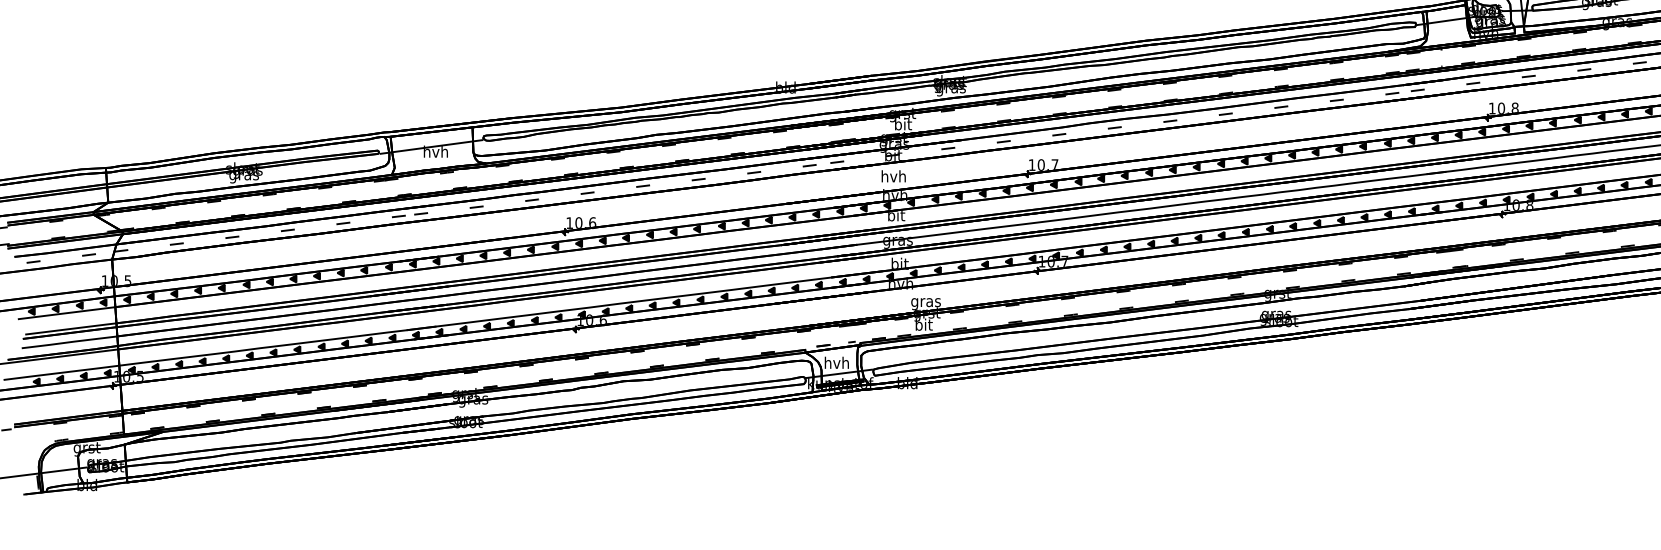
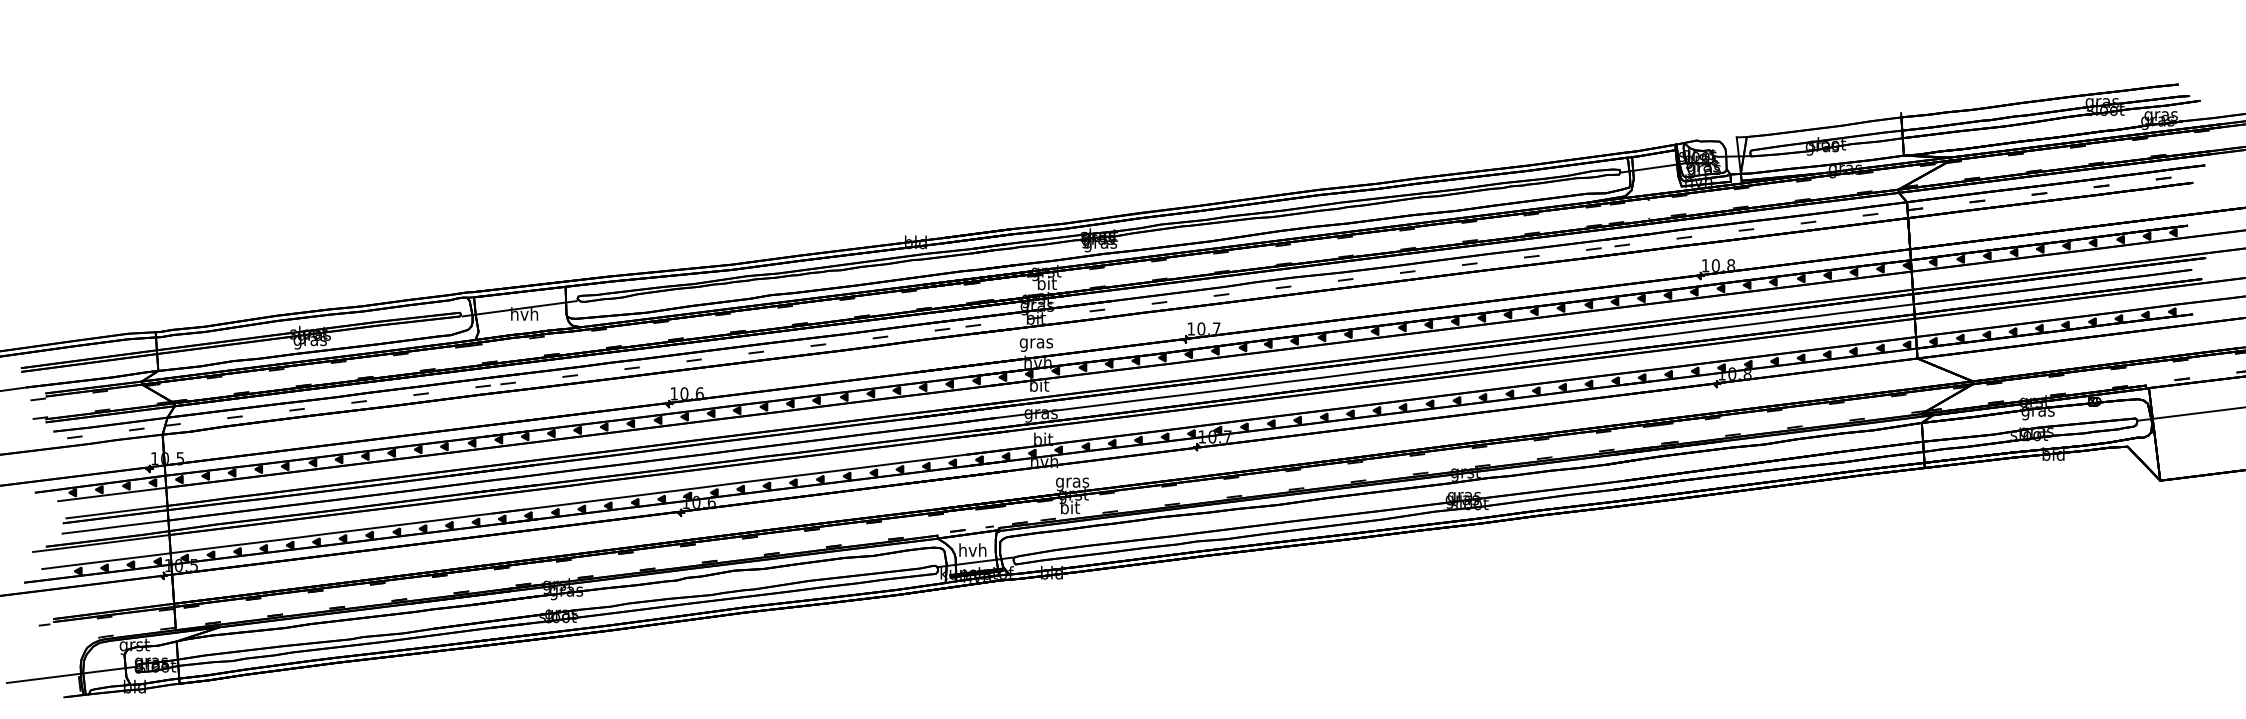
text: (893, 177) -> (1036, 342), hvh -> gras

